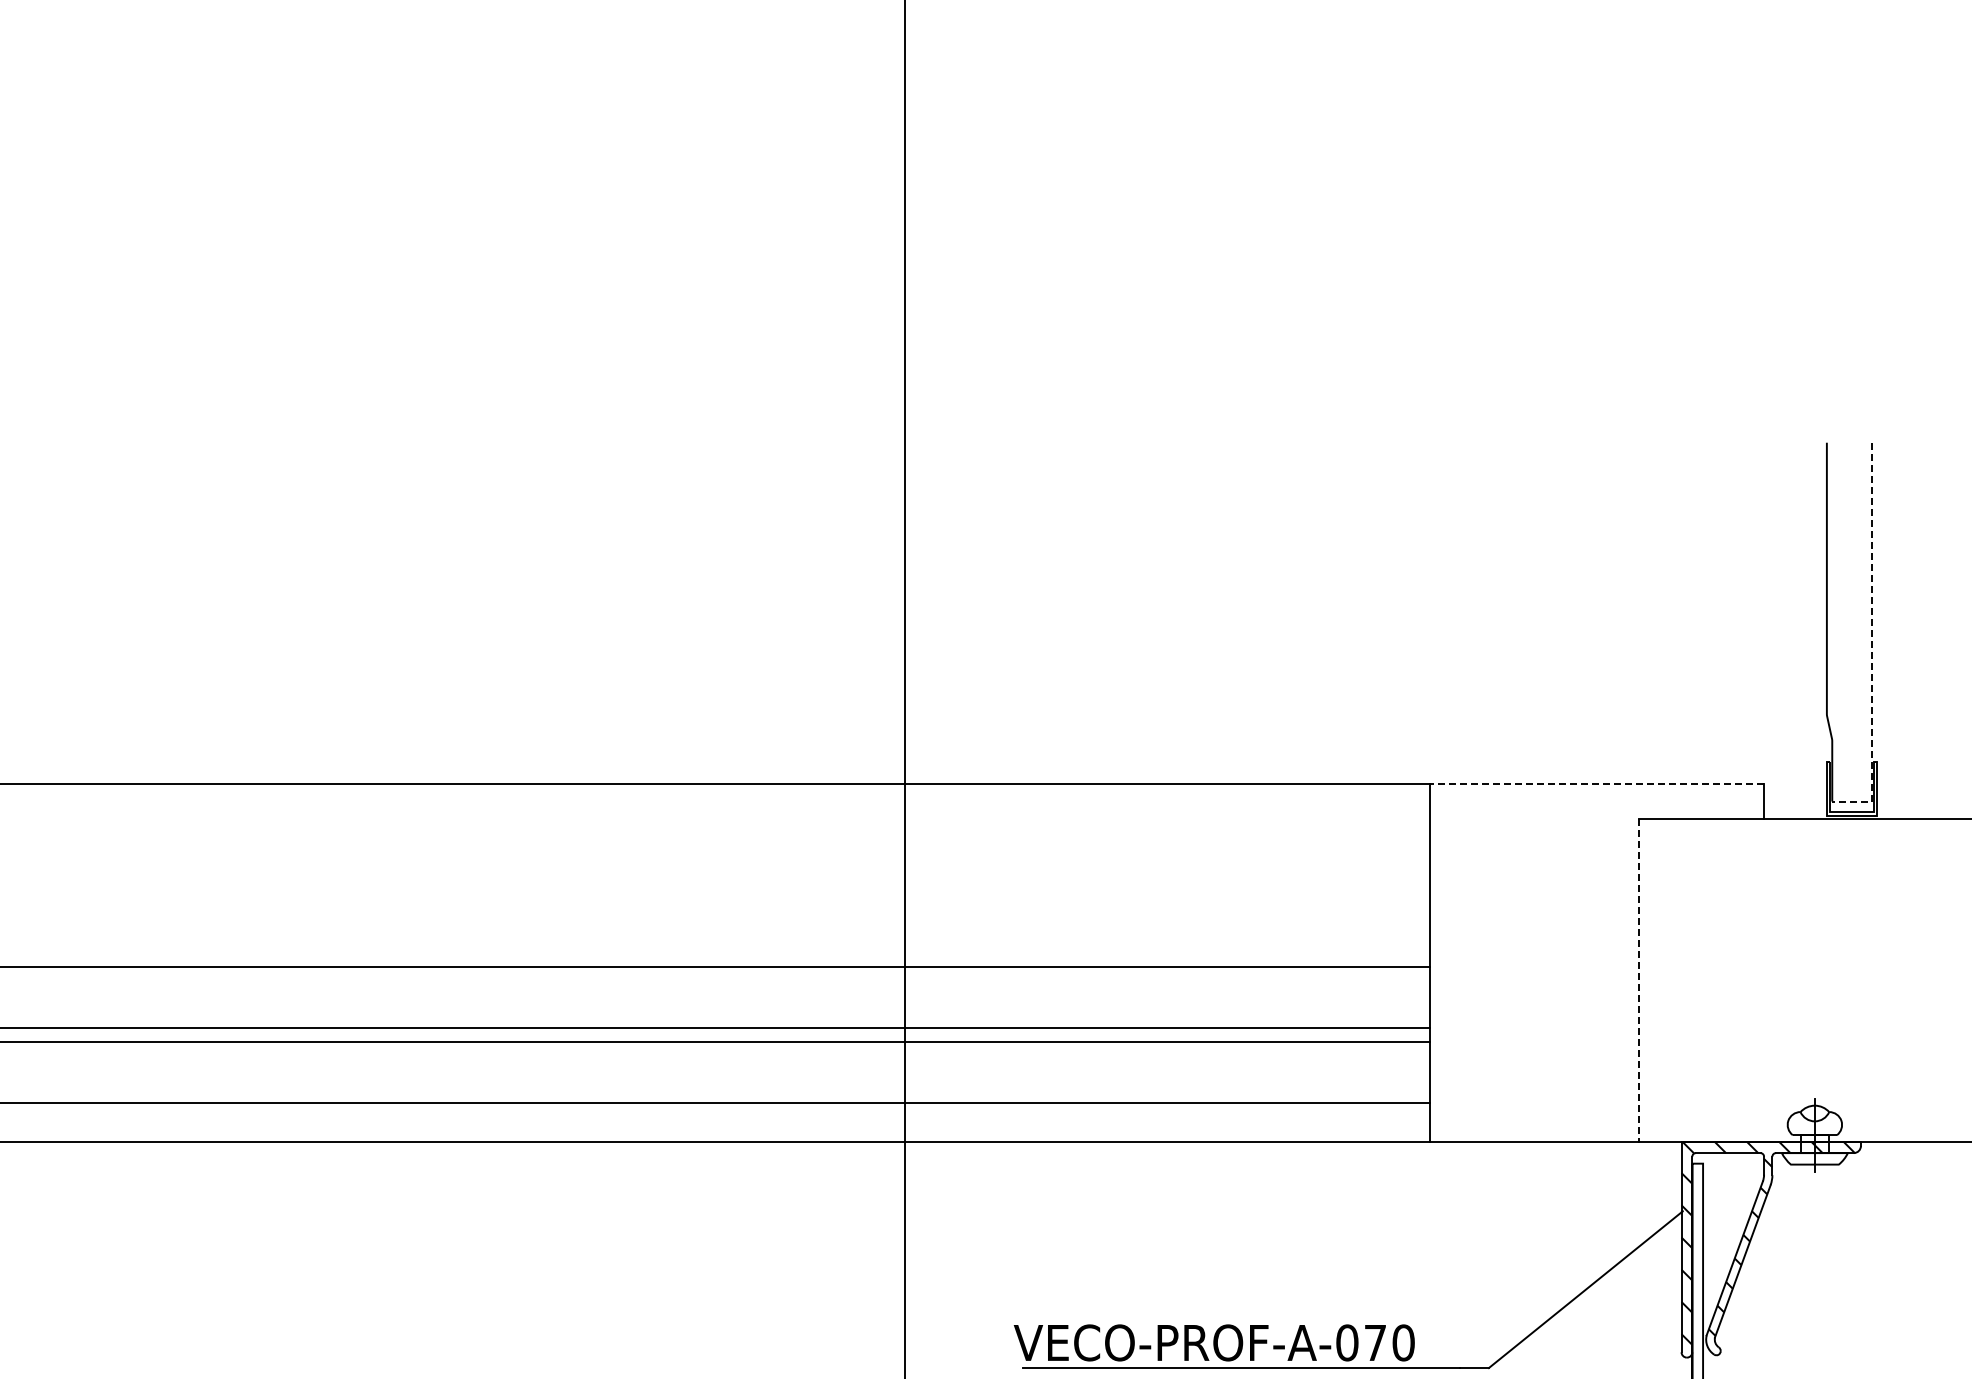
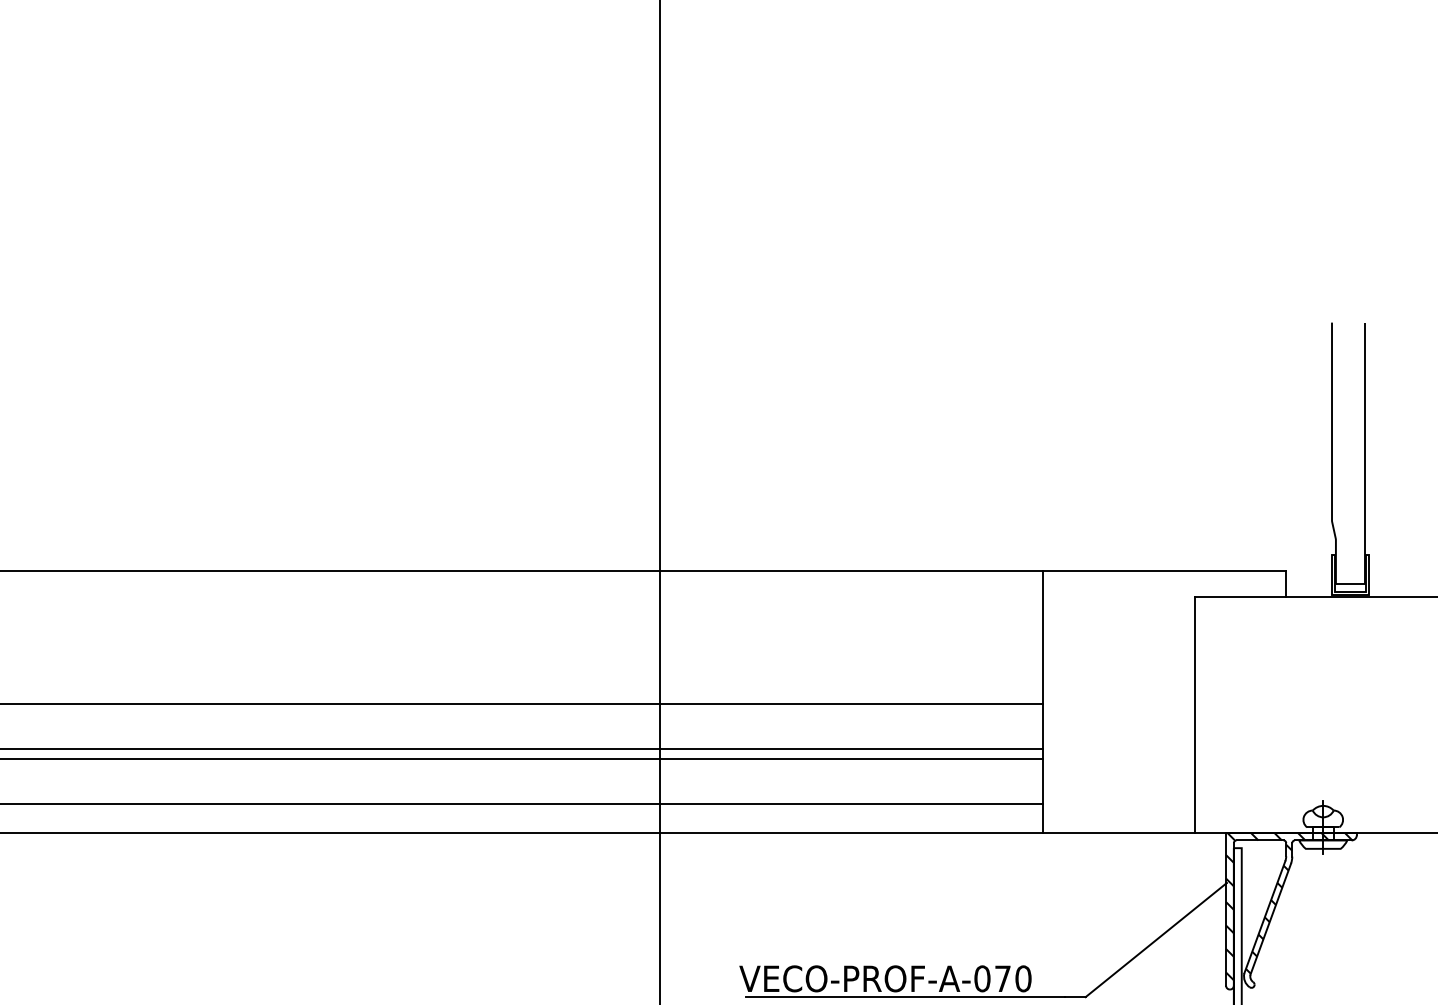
line: (1871, 642) -> (1364, 468), dashed -> solid
line: (1597, 783) -> (1164, 571), dashed -> solid
line: (1638, 981) -> (1194, 715), dashed -> solid

